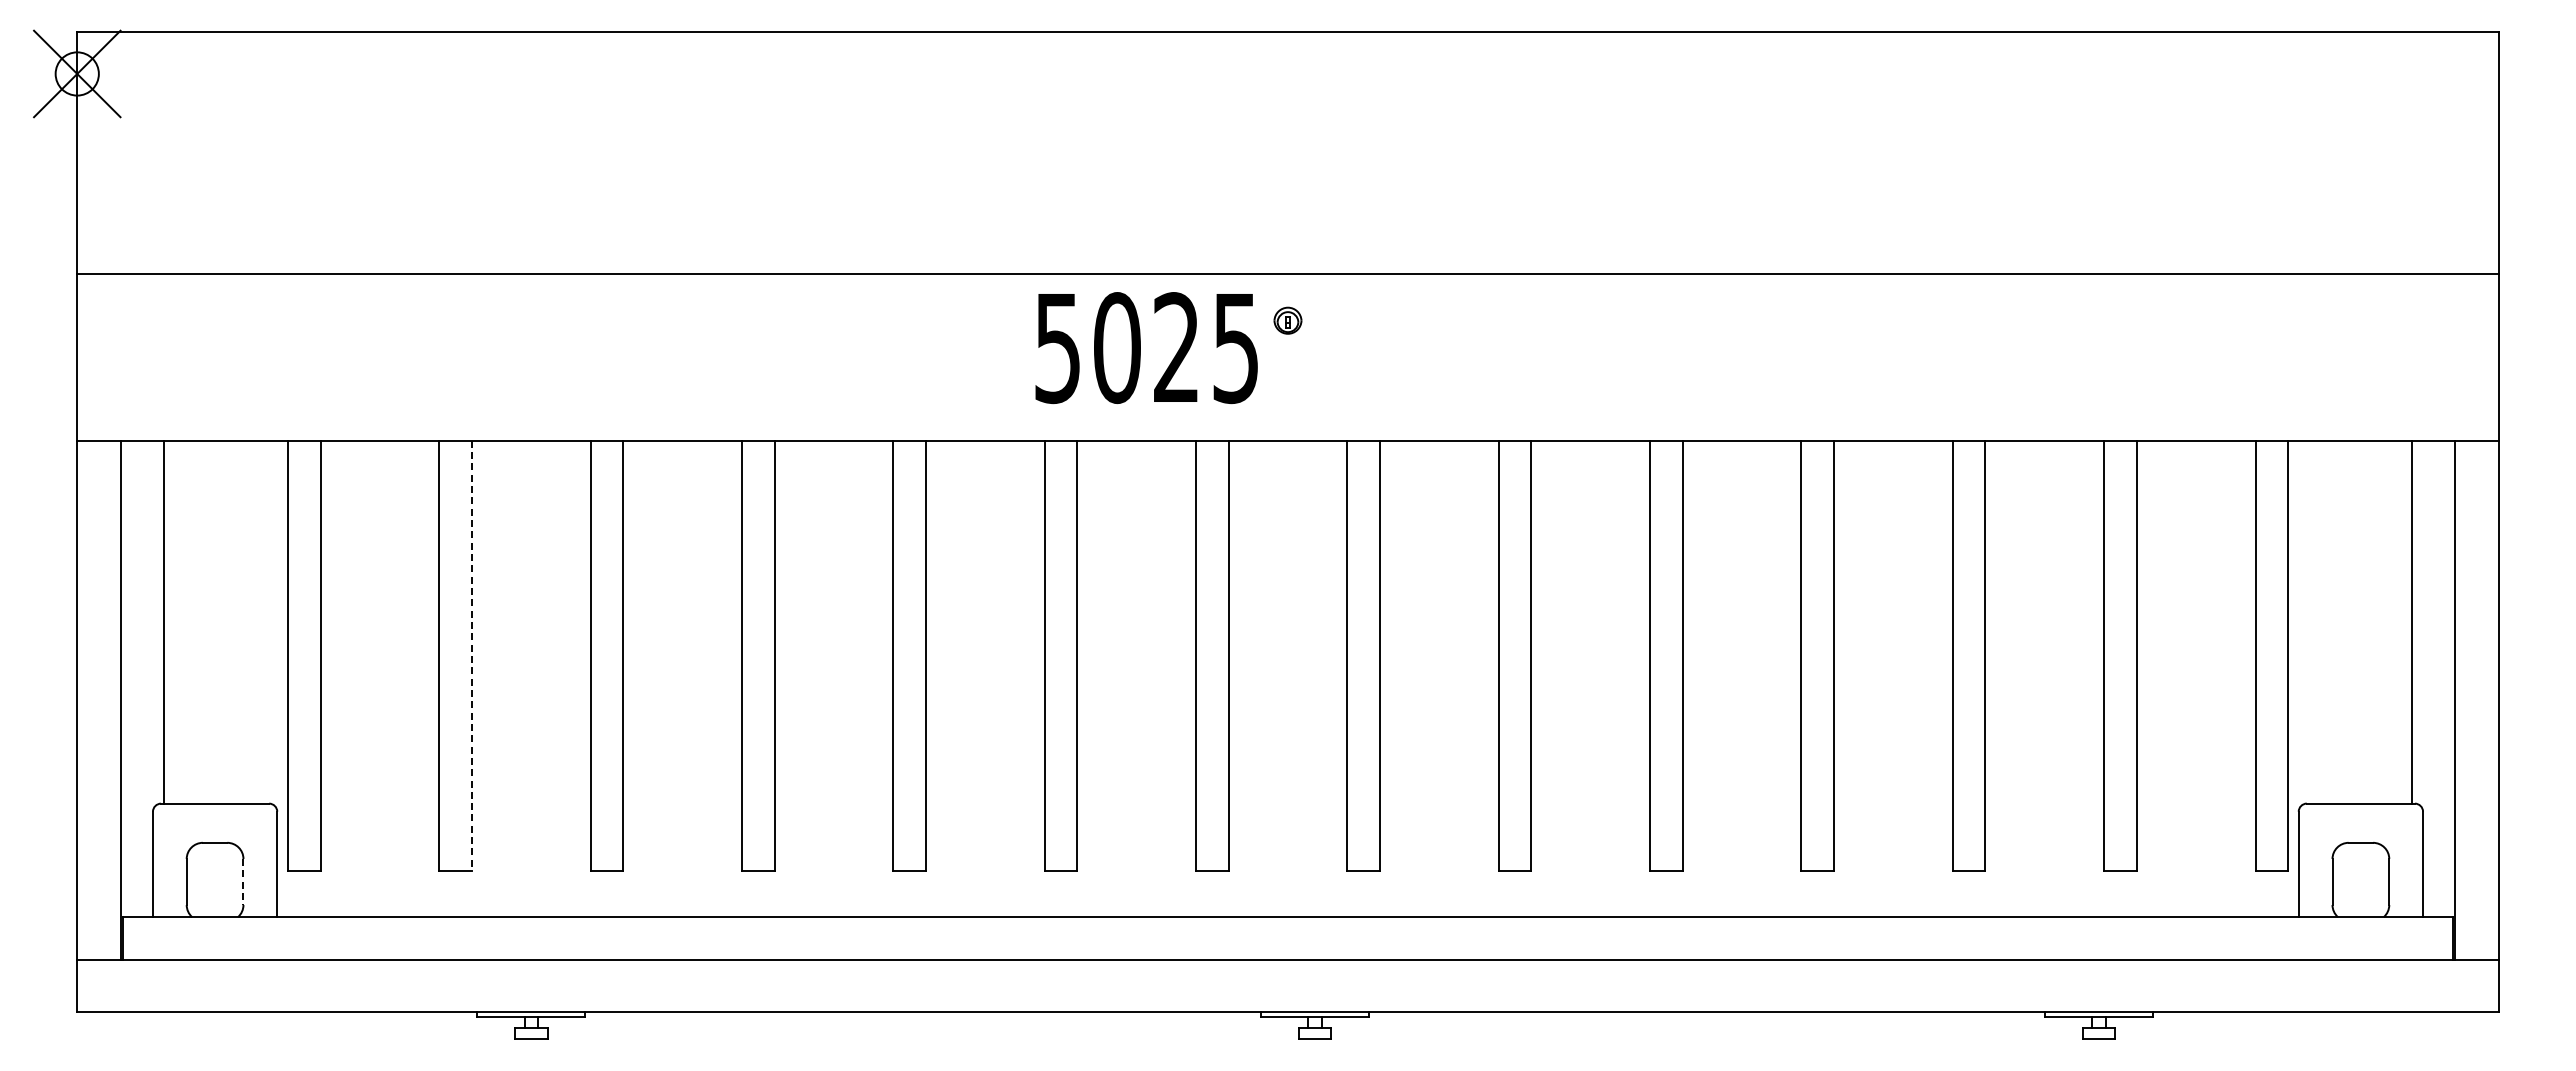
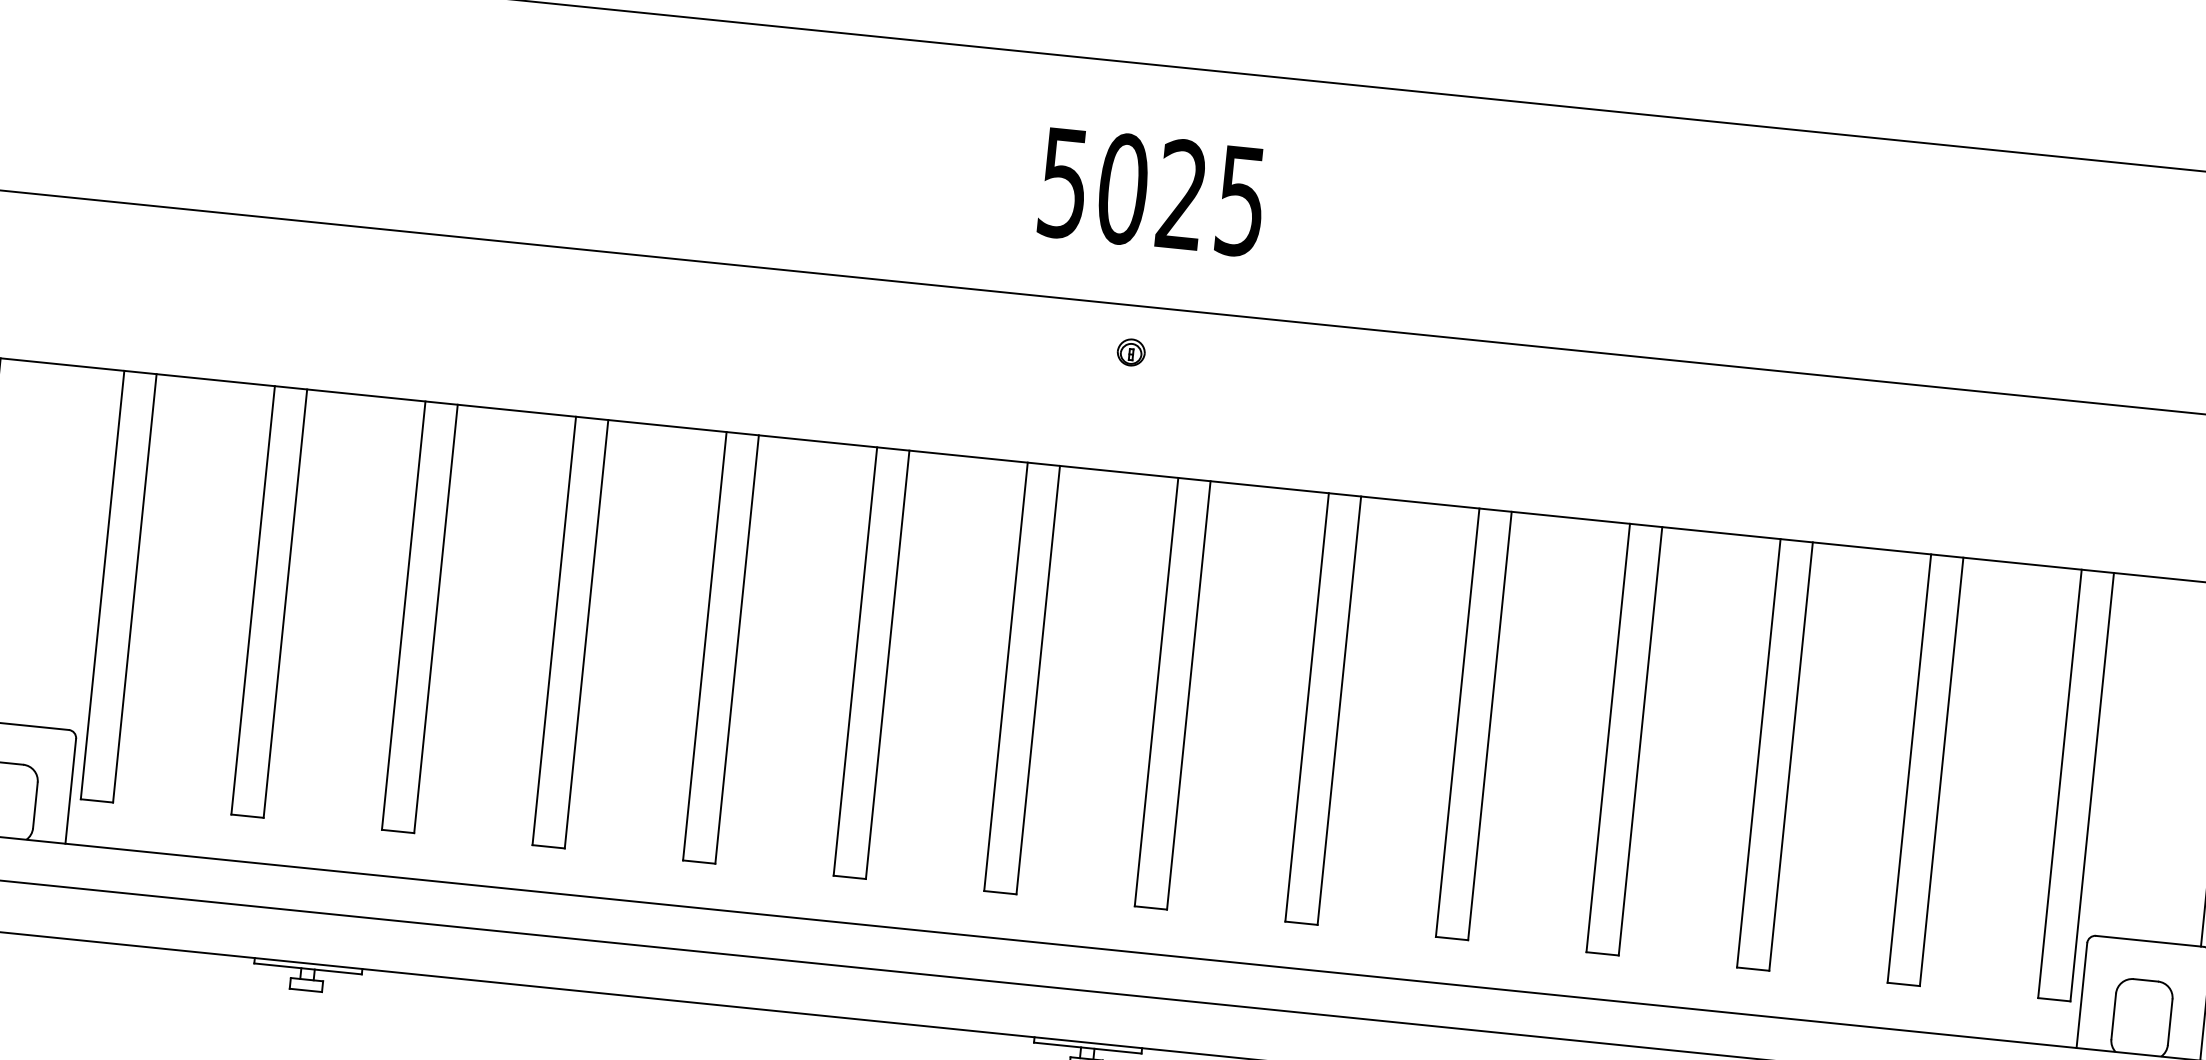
text: (1146, 348) -> (1152, 192), moved
line: (471, 656) -> (285, 604), dashed -> solid
line: (243, 882) -> (35, 805), dashed -> solid

